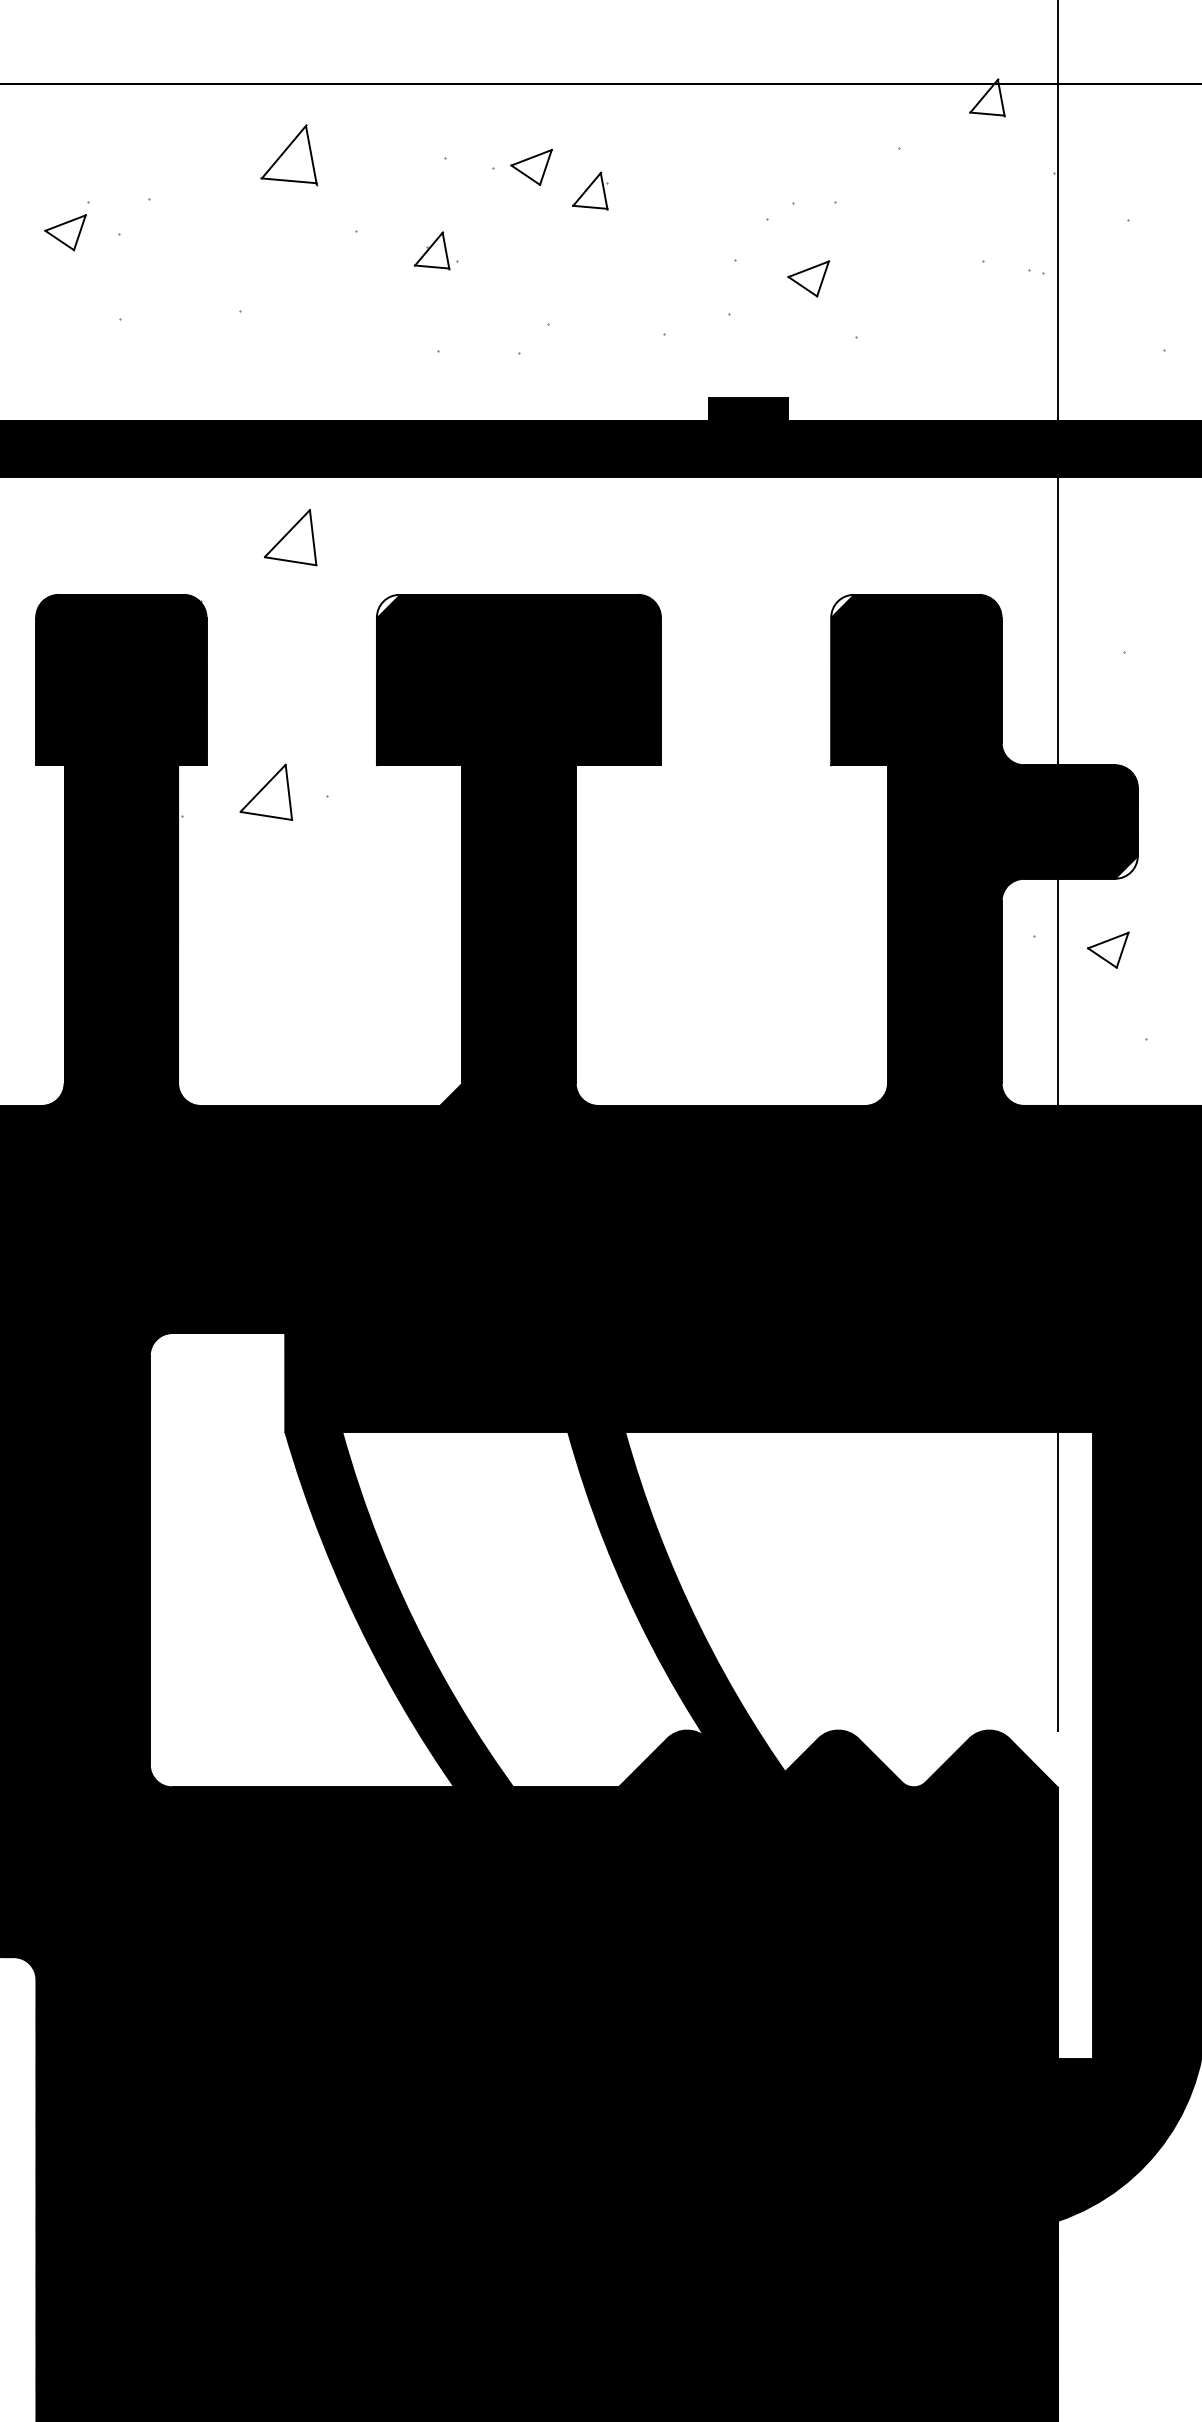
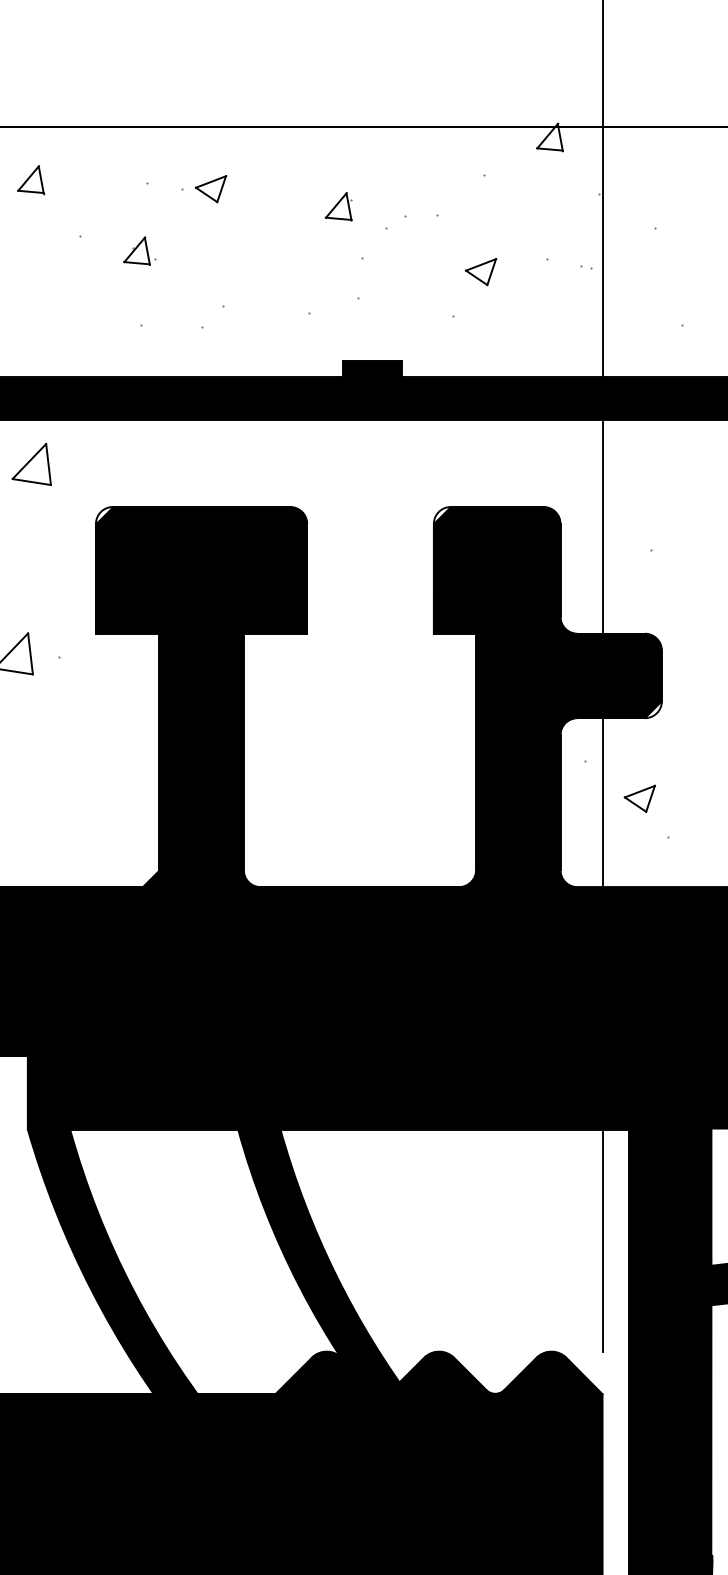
part: (289, 154) -> (30, 179), size x0.62
part: (590, 190) -> (338, 206), moved
part: (808, 278) -> (480, 271), moved
part: (1108, 949) -> (640, 798), moved

